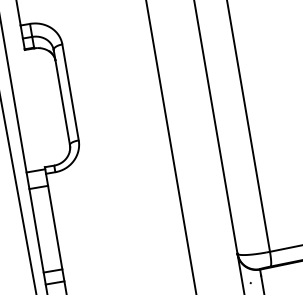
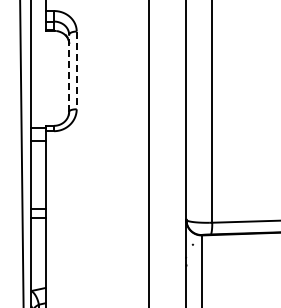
line: (70, 92) -> (76, 70), solid -> dashed
line: (62, 96) -> (69, 72), solid -> dashed

